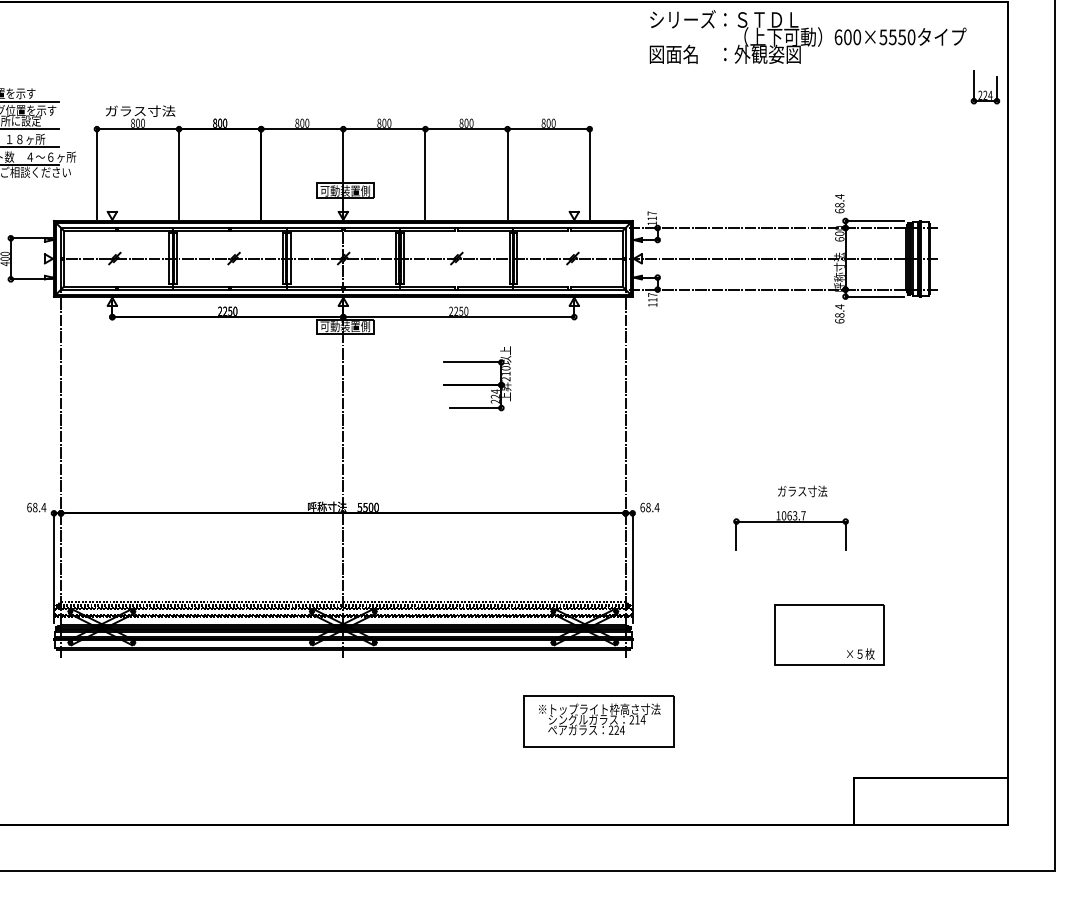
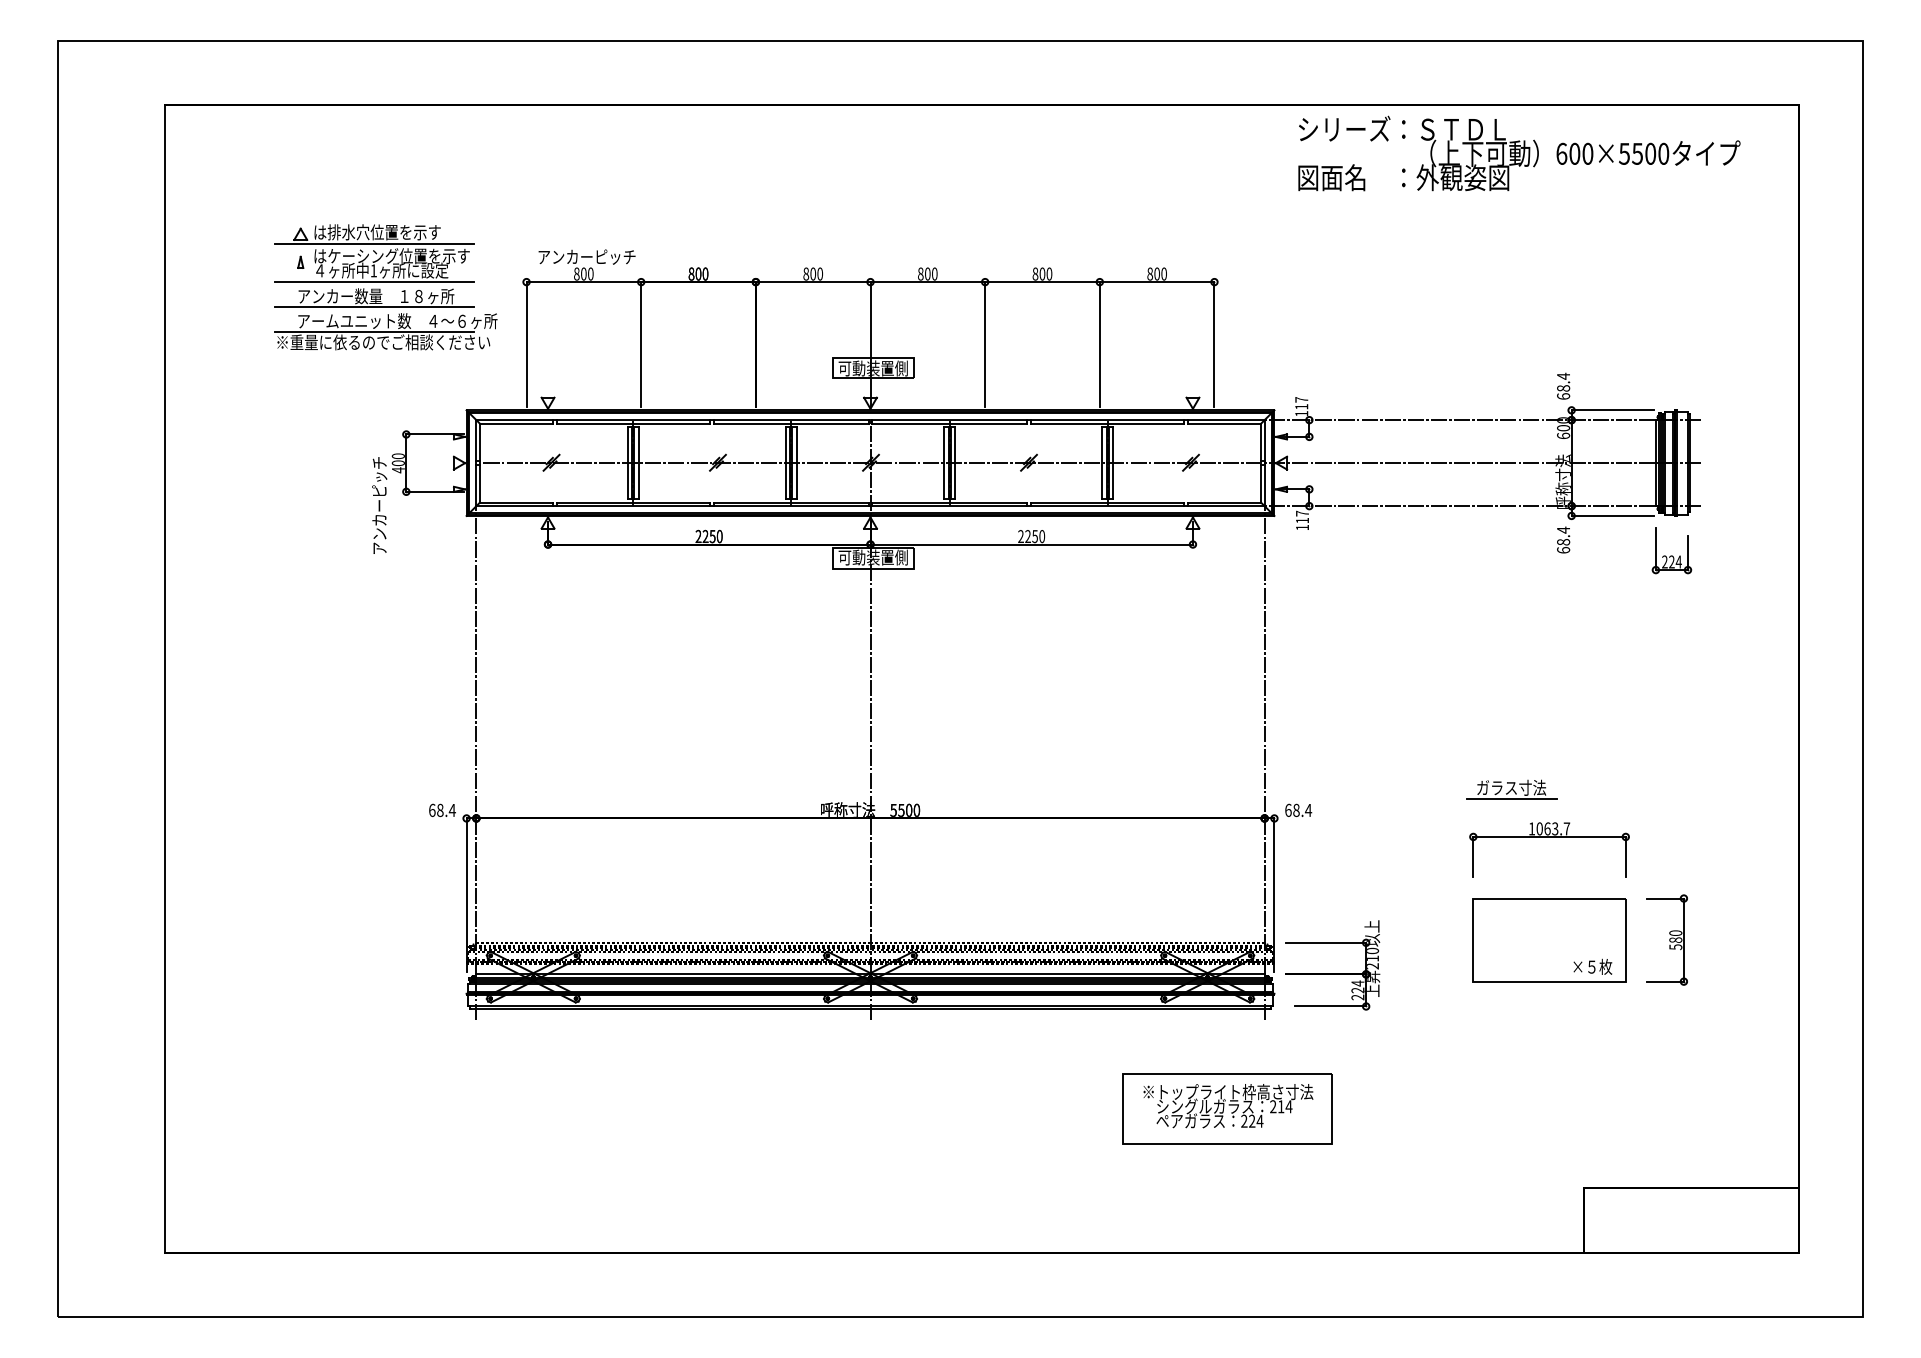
text: (902, 37) -> (1650, 153), 600×5550 -> 600×5500
part: (985, 87) -> (1671, 550), moved
text: (139, 110) -> (586, 256), ガラス寸法 -> アンカーピッチ
part: (477, 384) -> (1332, 973), moved
line: (802, 499) -> (1511, 798), added
part: (791, 521) -> (1549, 837), moved
part: (913, 600) -> (1666, 939), added
part: (829, 635) -> (1549, 940), moved

